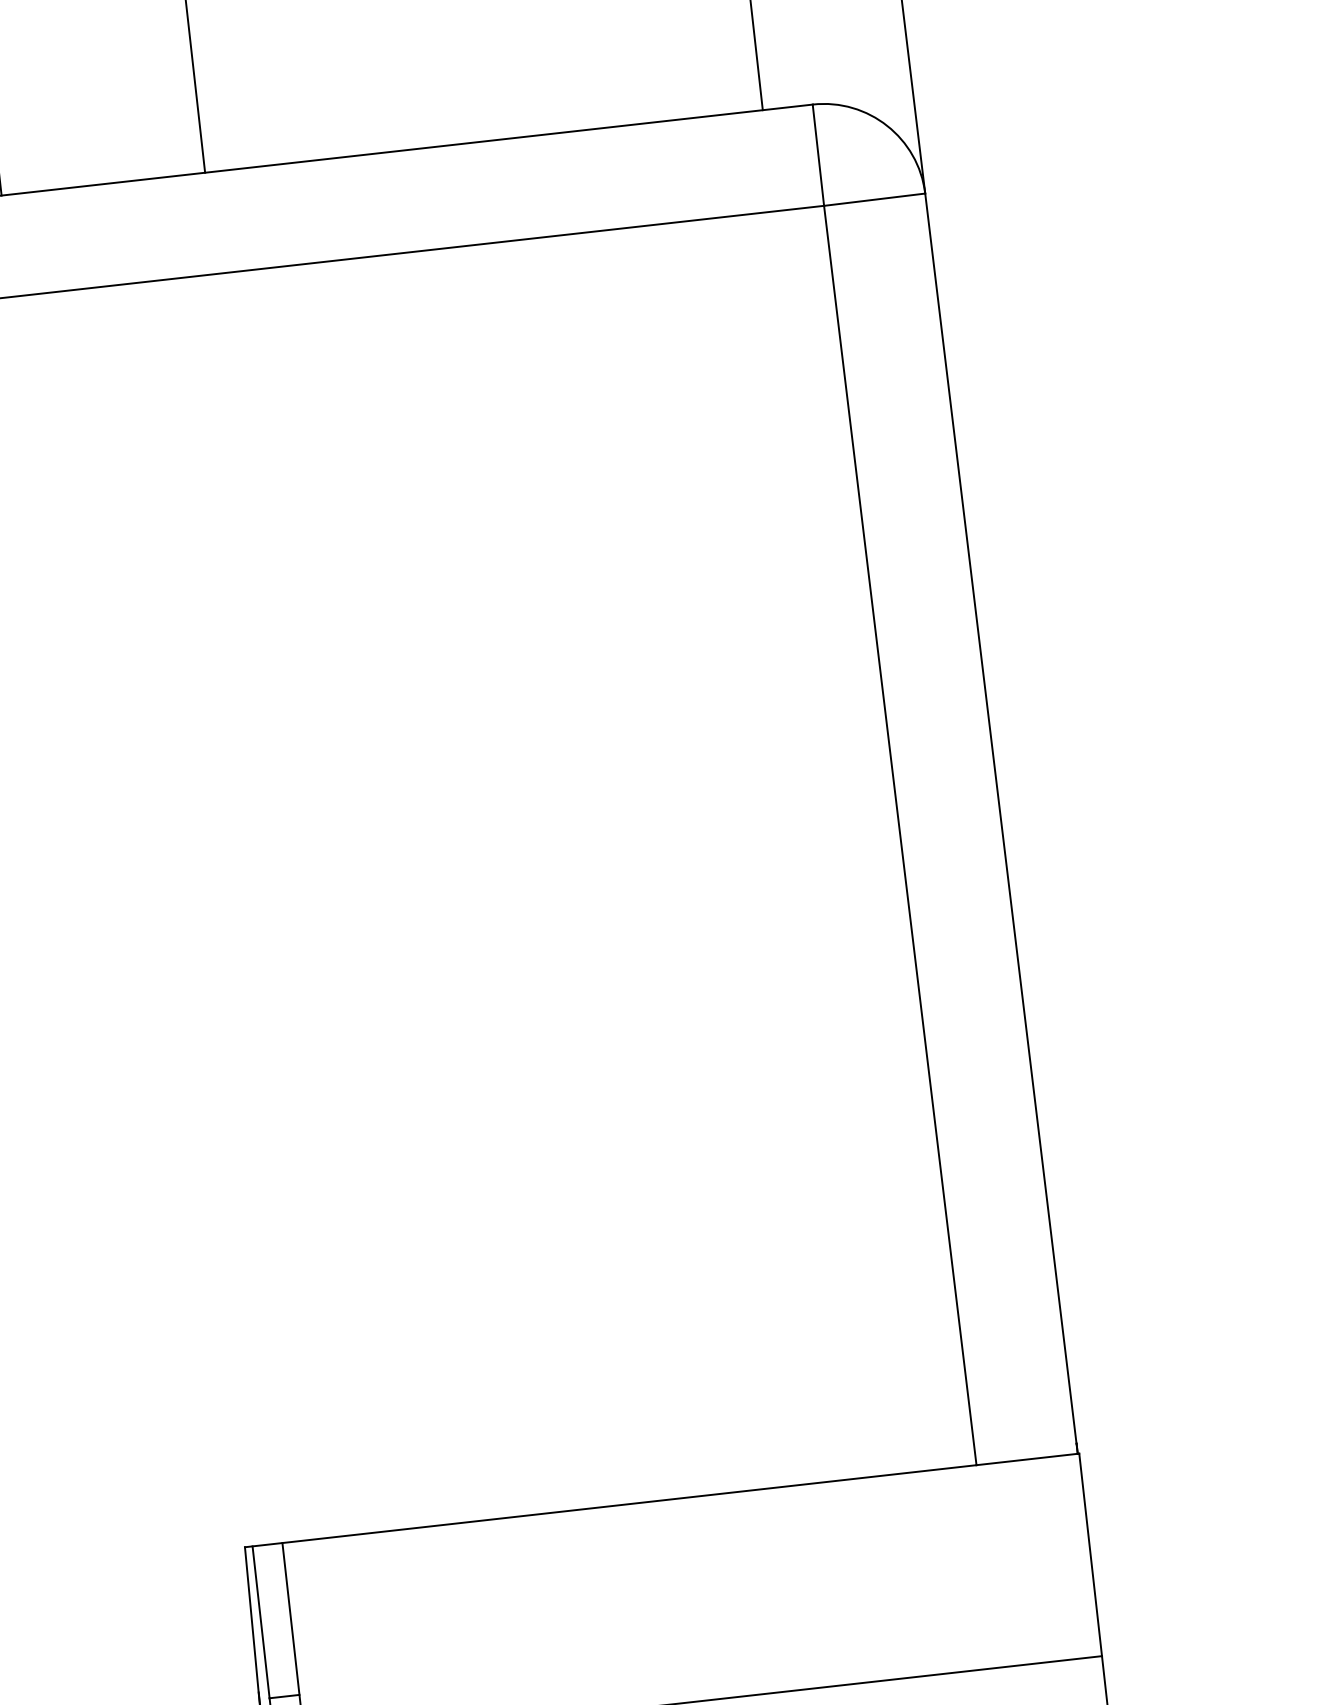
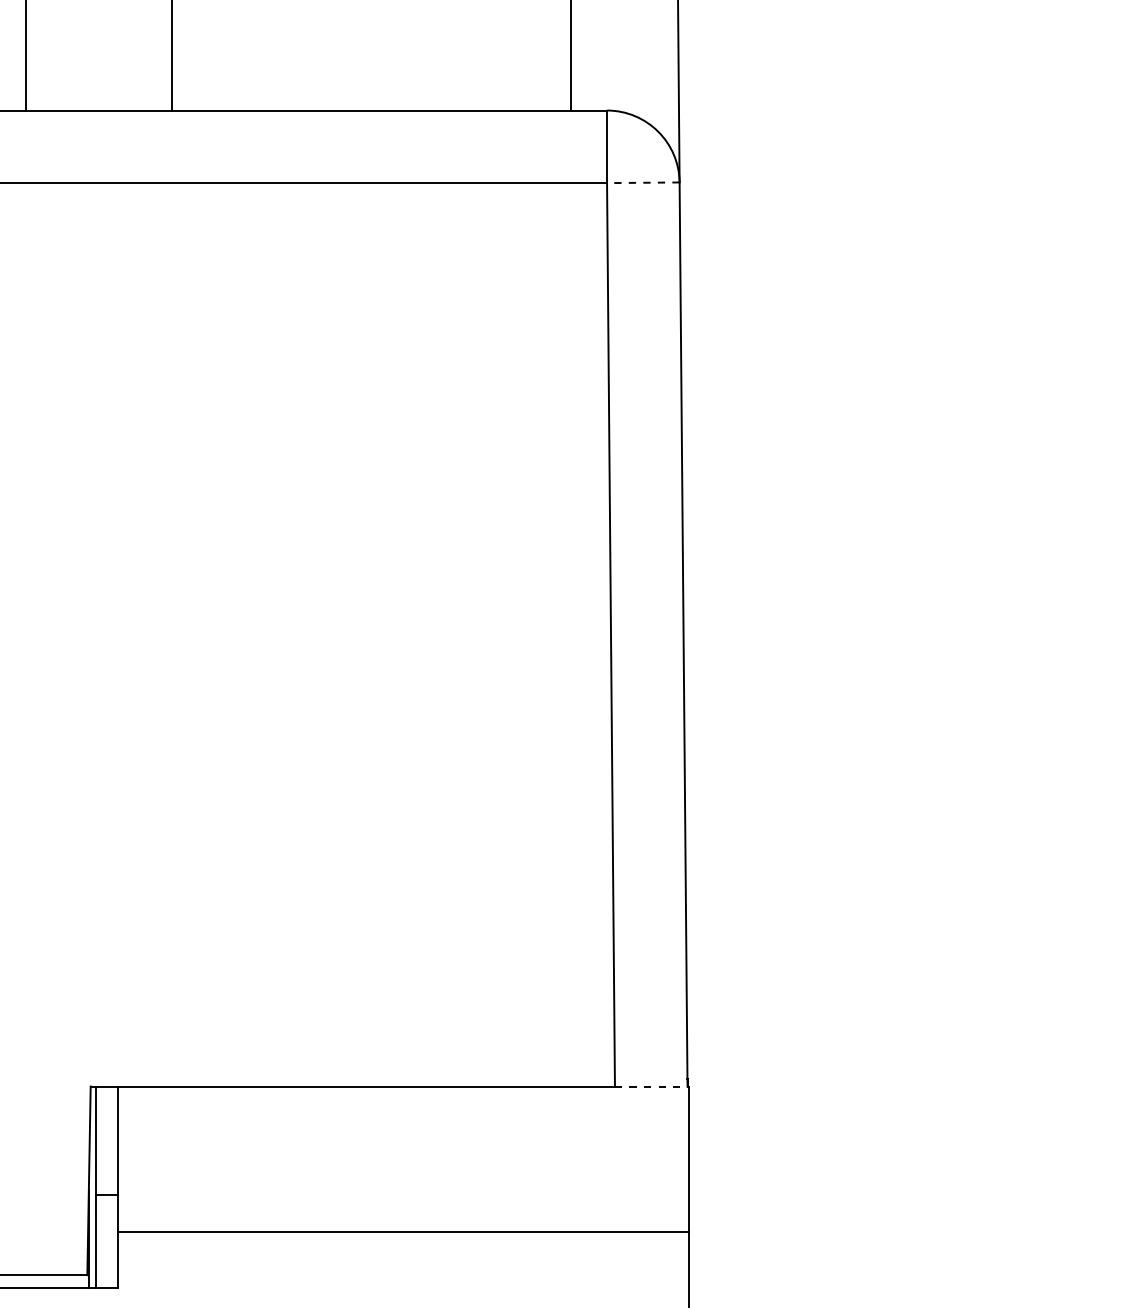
line: (873, 199) -> (642, 182), solid -> dashed
line: (1027, 1459) -> (651, 1086), solid -> dashed

